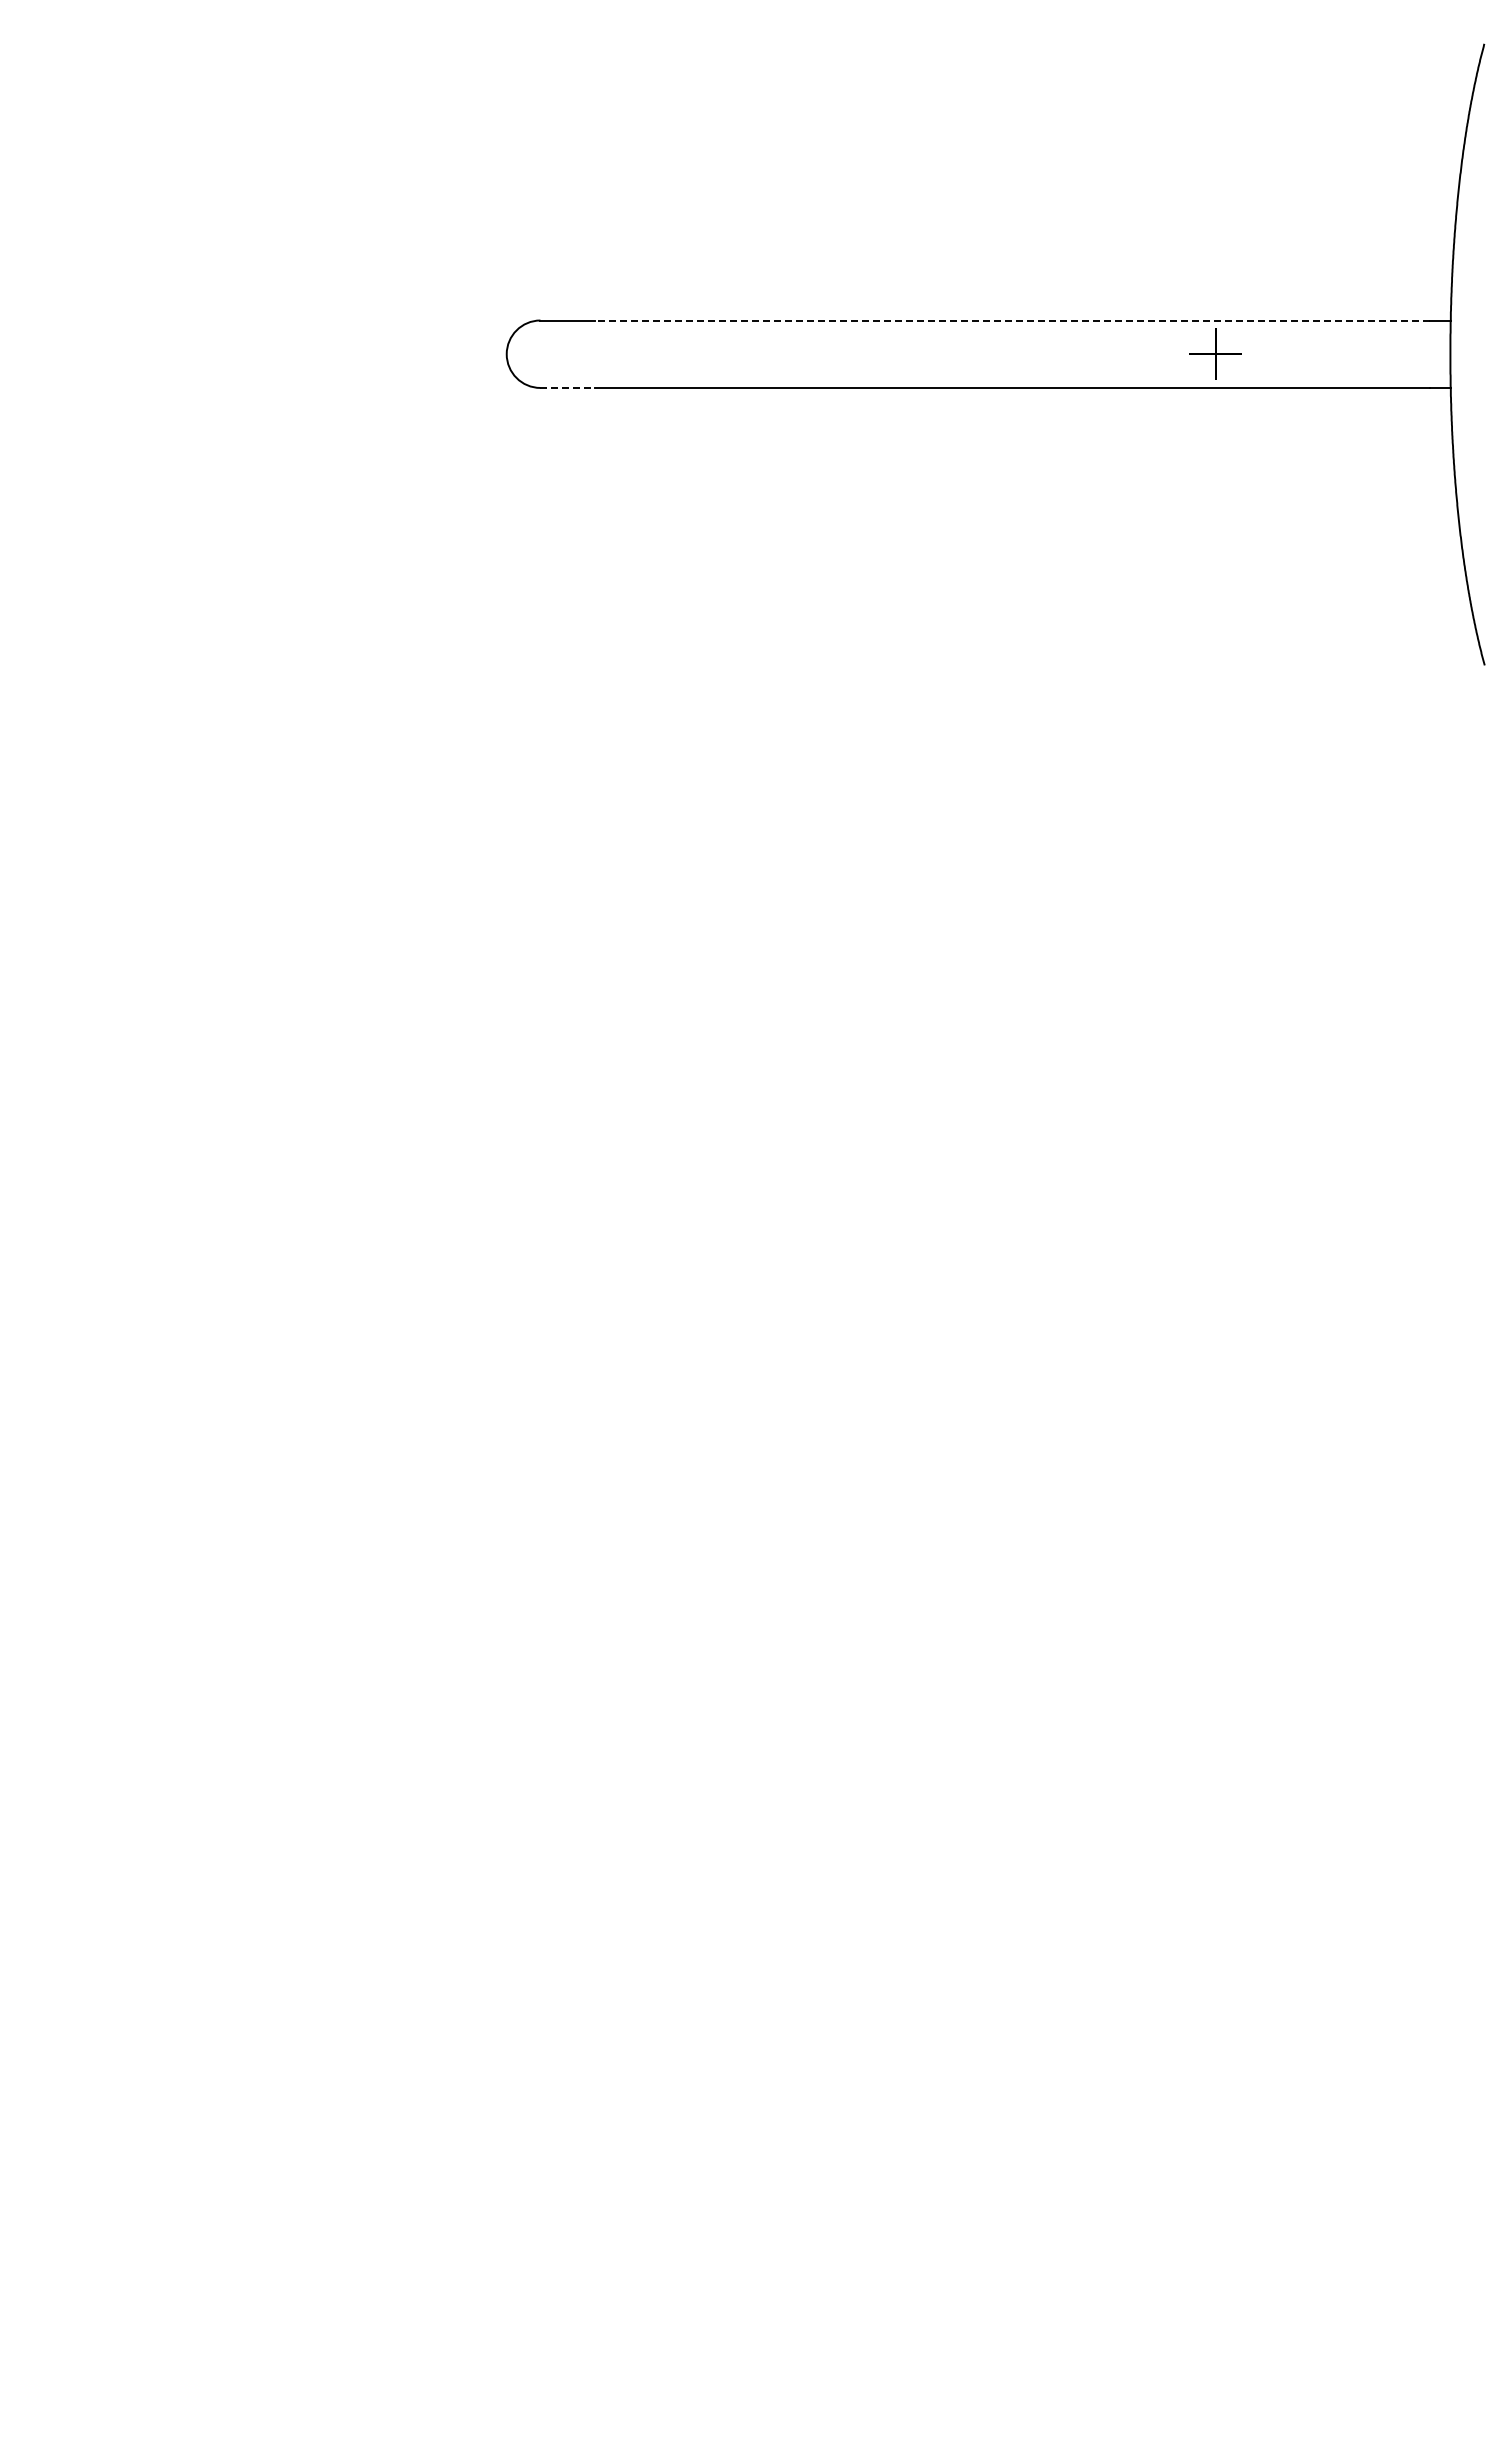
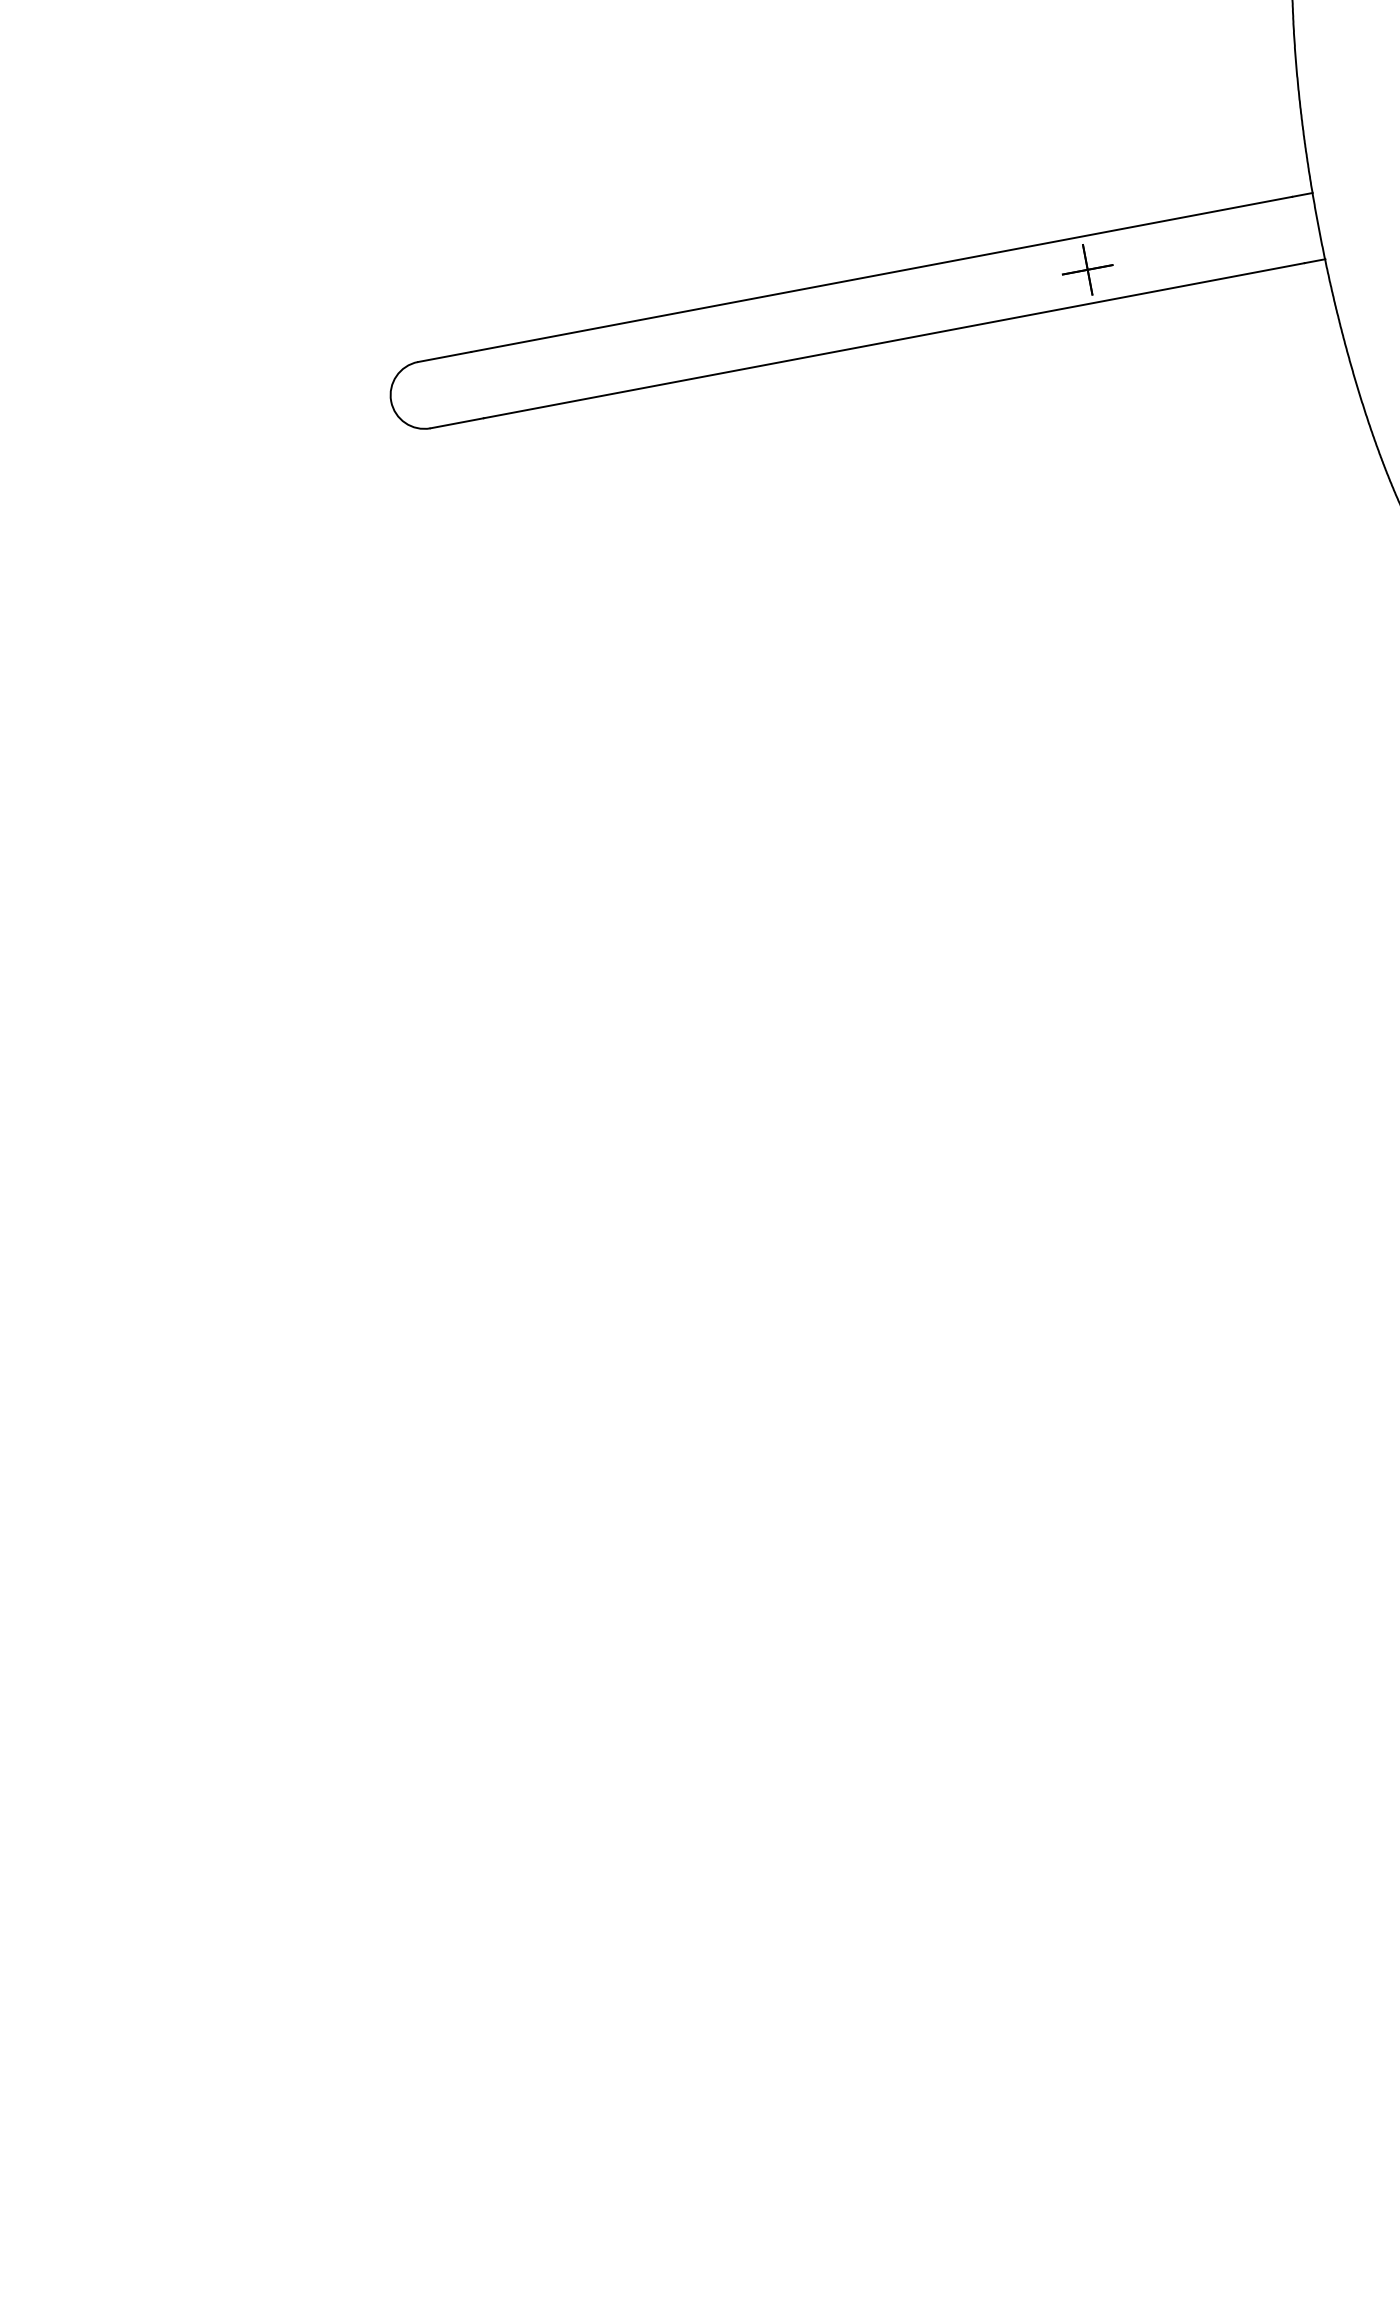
line: (1012, 320) -> (881, 274), dashed -> solid
line: (568, 387) -> (458, 422), dashed -> solid

